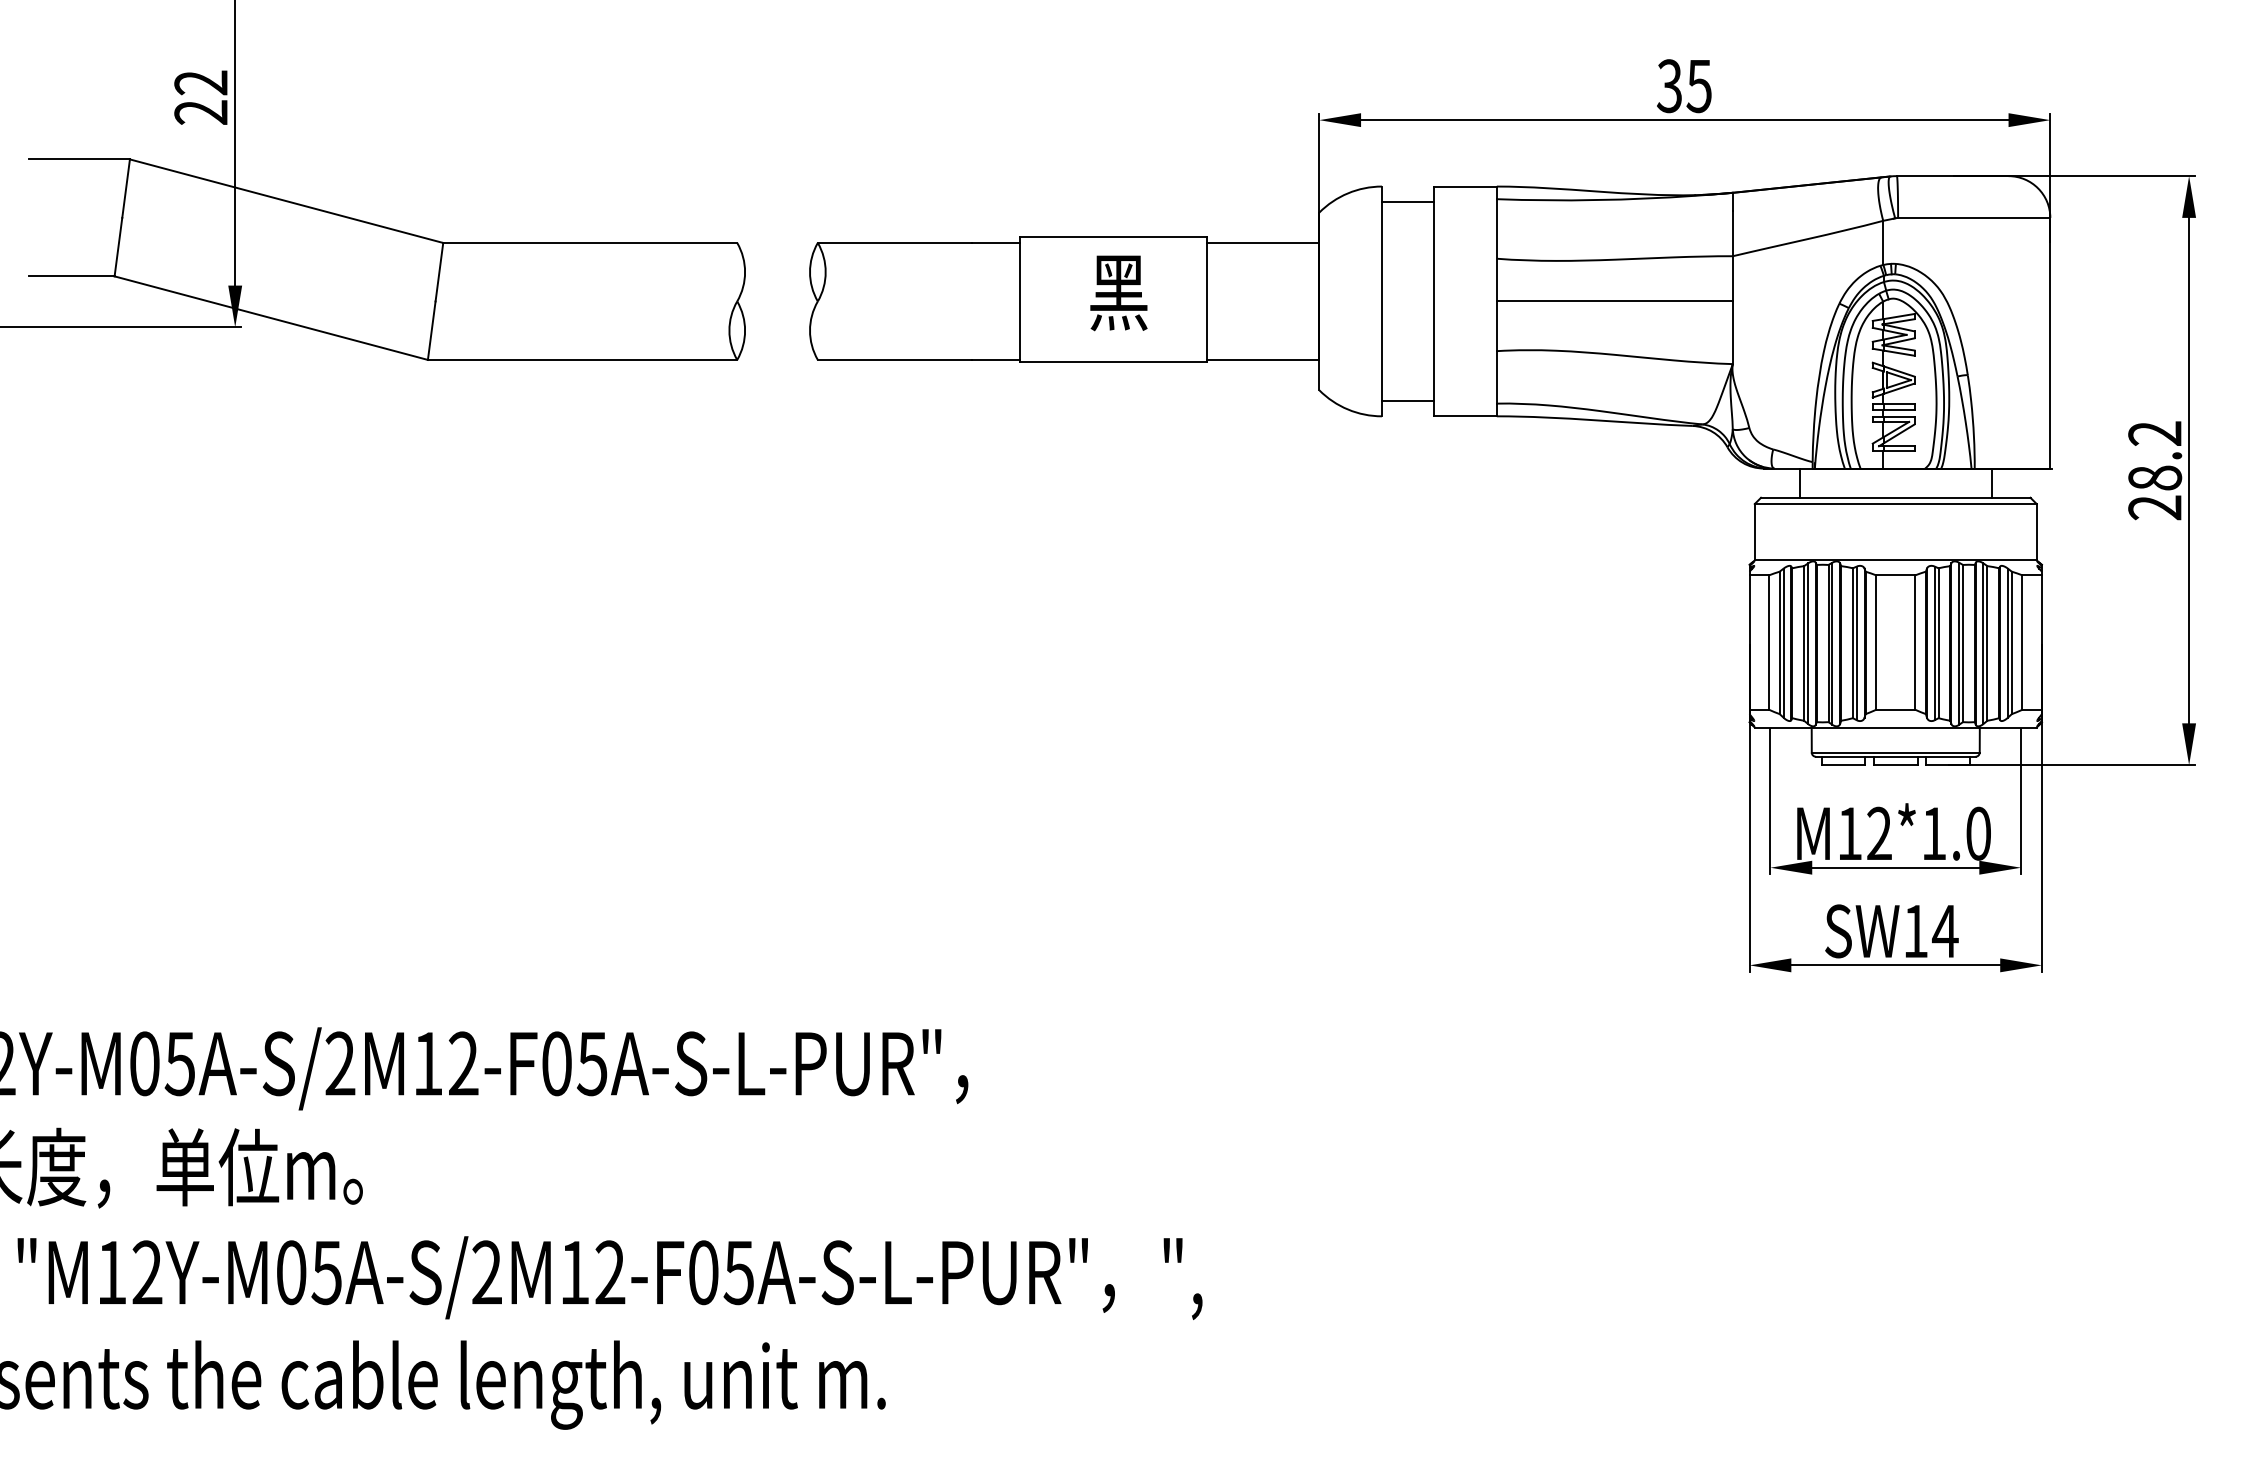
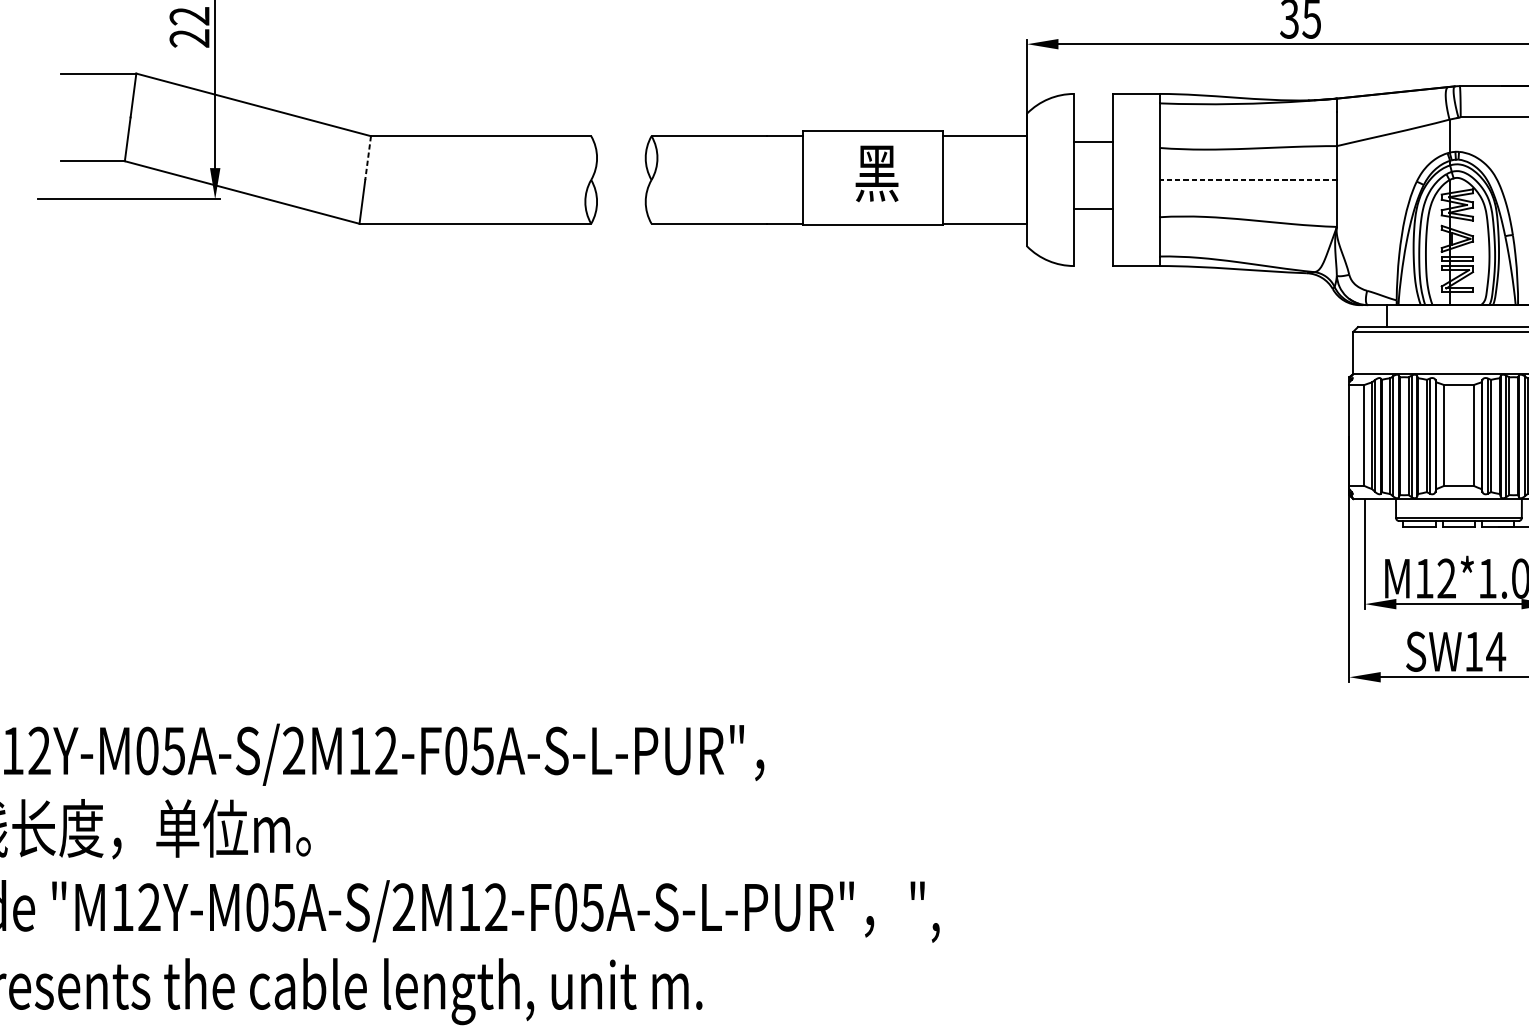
line: (1407, 202) -> (1093, 142), moved
line: (439, 272) -> (368, 158), solid -> dashed
line: (1614, 301) -> (1248, 180), solid -> dashed
line: (1407, 400) -> (1093, 209), moved

